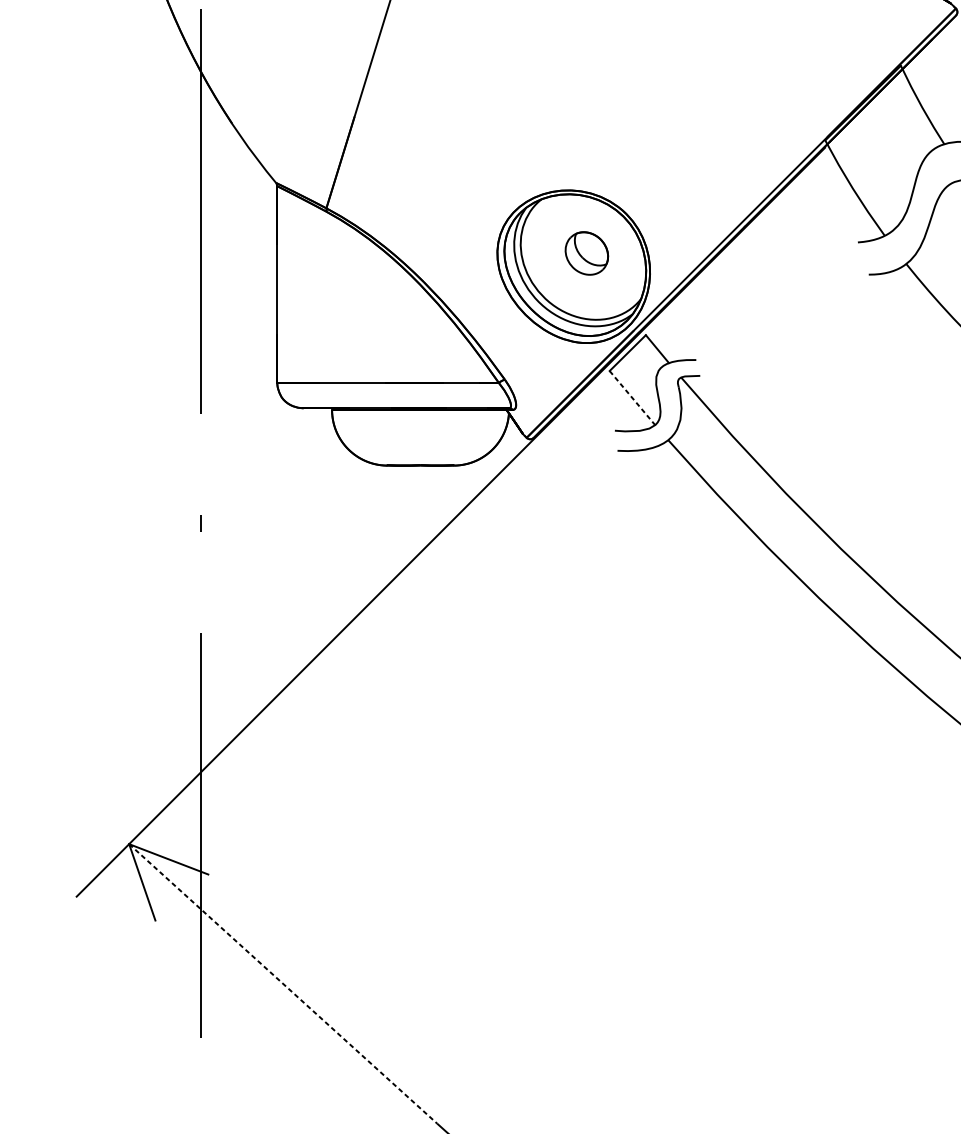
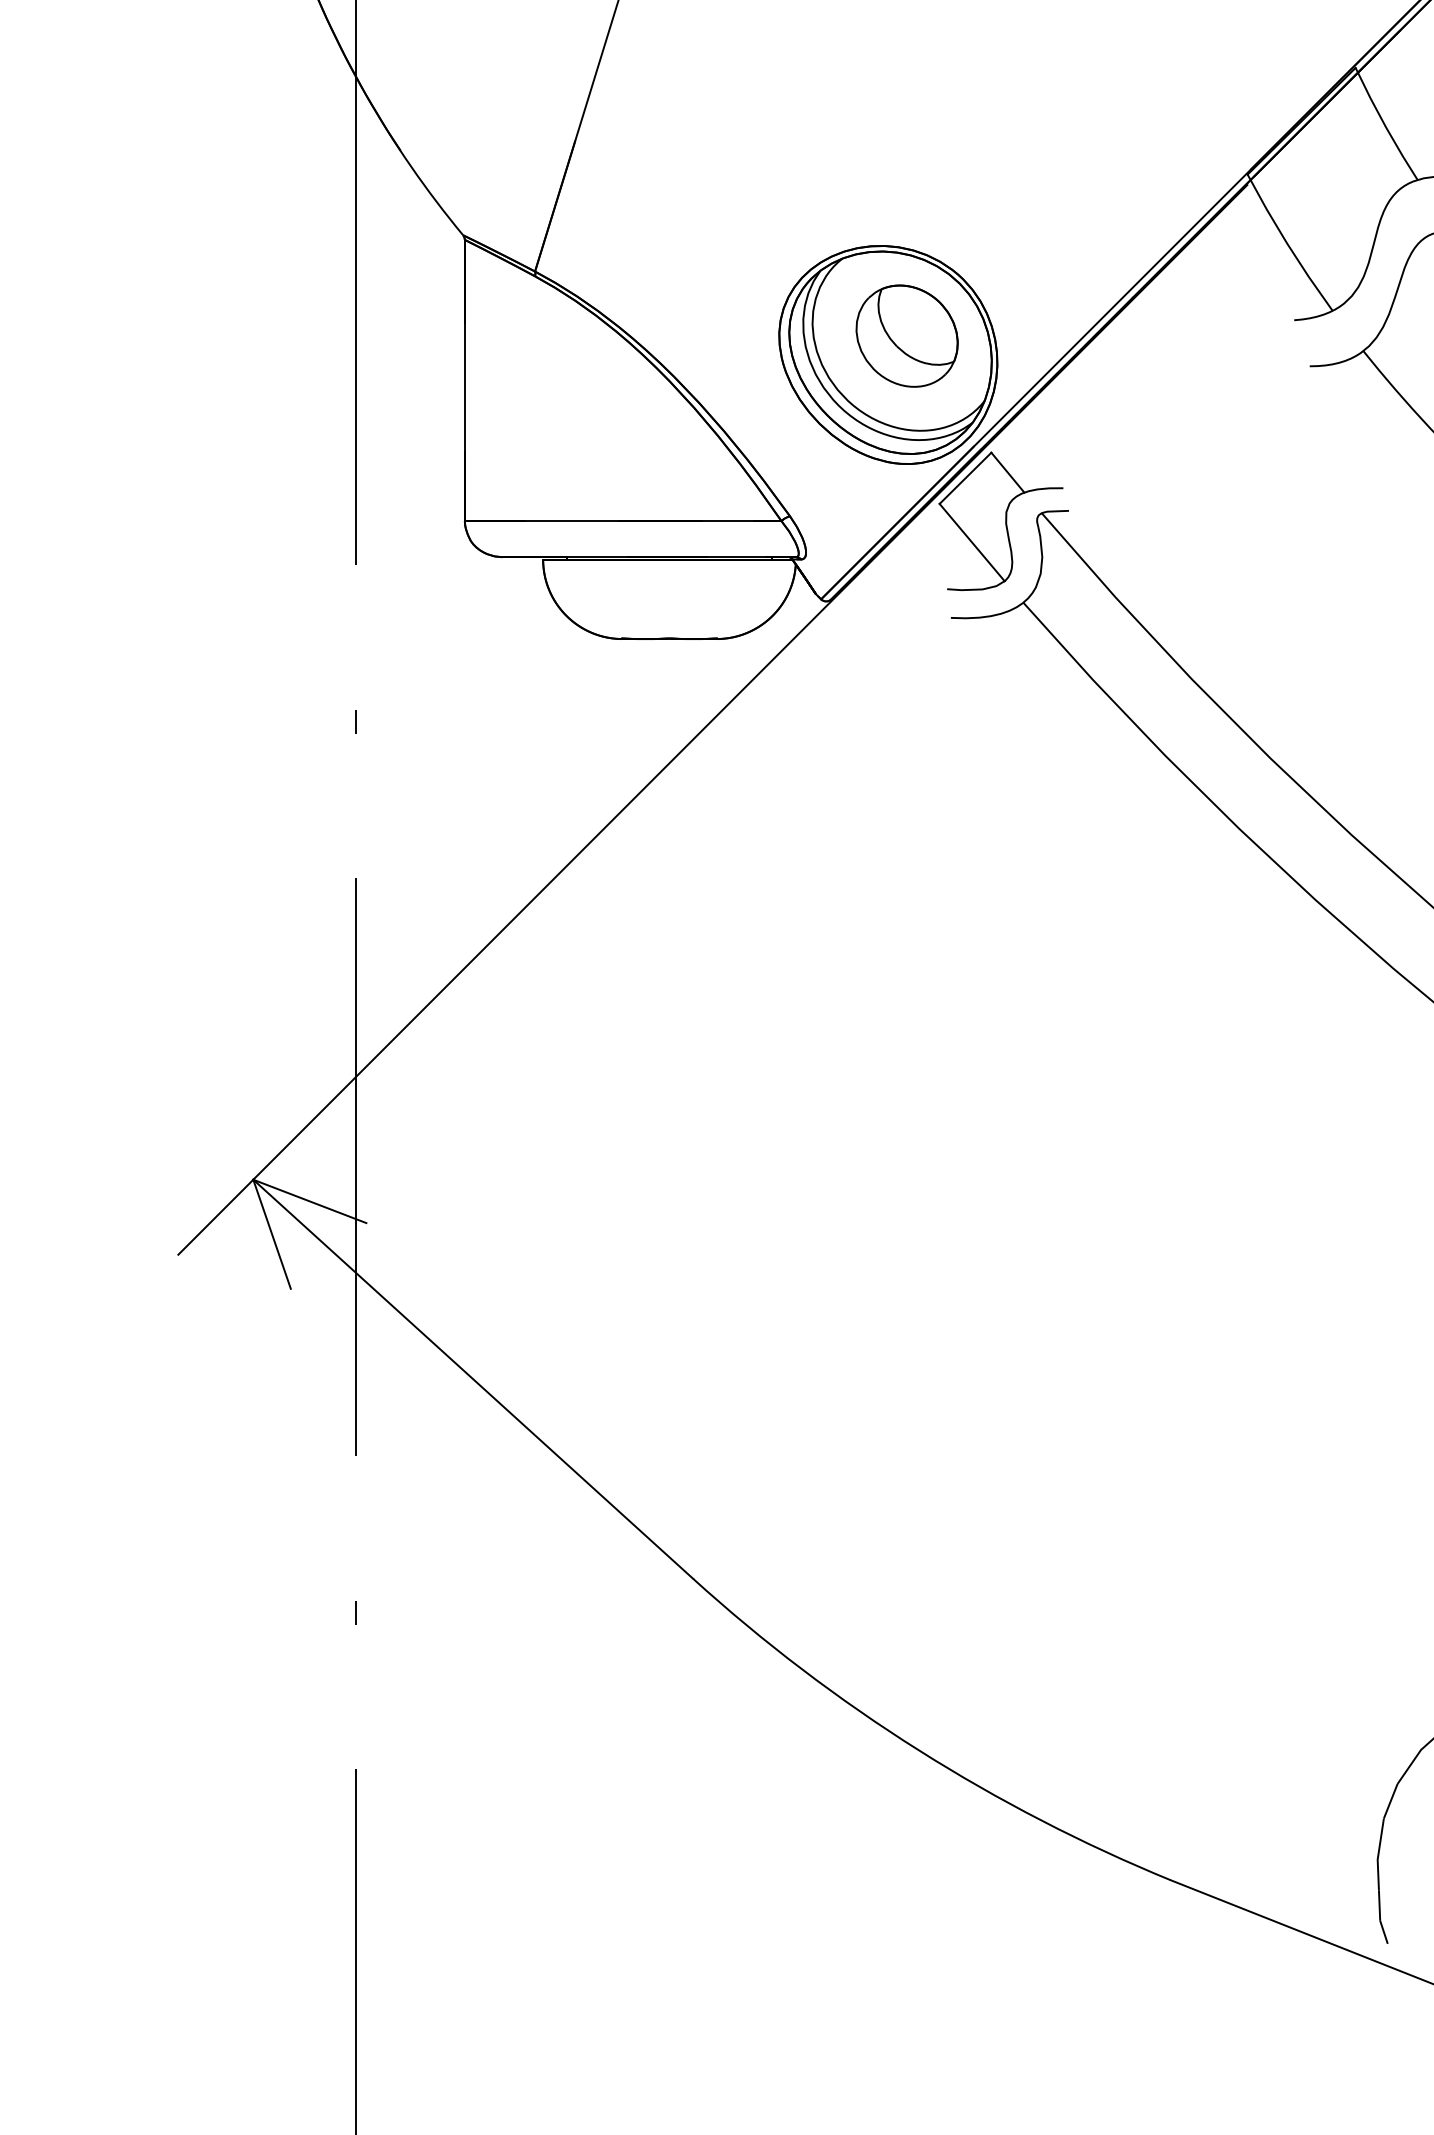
part: (586, 253) -> (906, 335), size x1.67
line: (632, 398) -> (972, 542), dashed -> solid
line: (283, 984) -> (473, 1379), dashed -> solid

